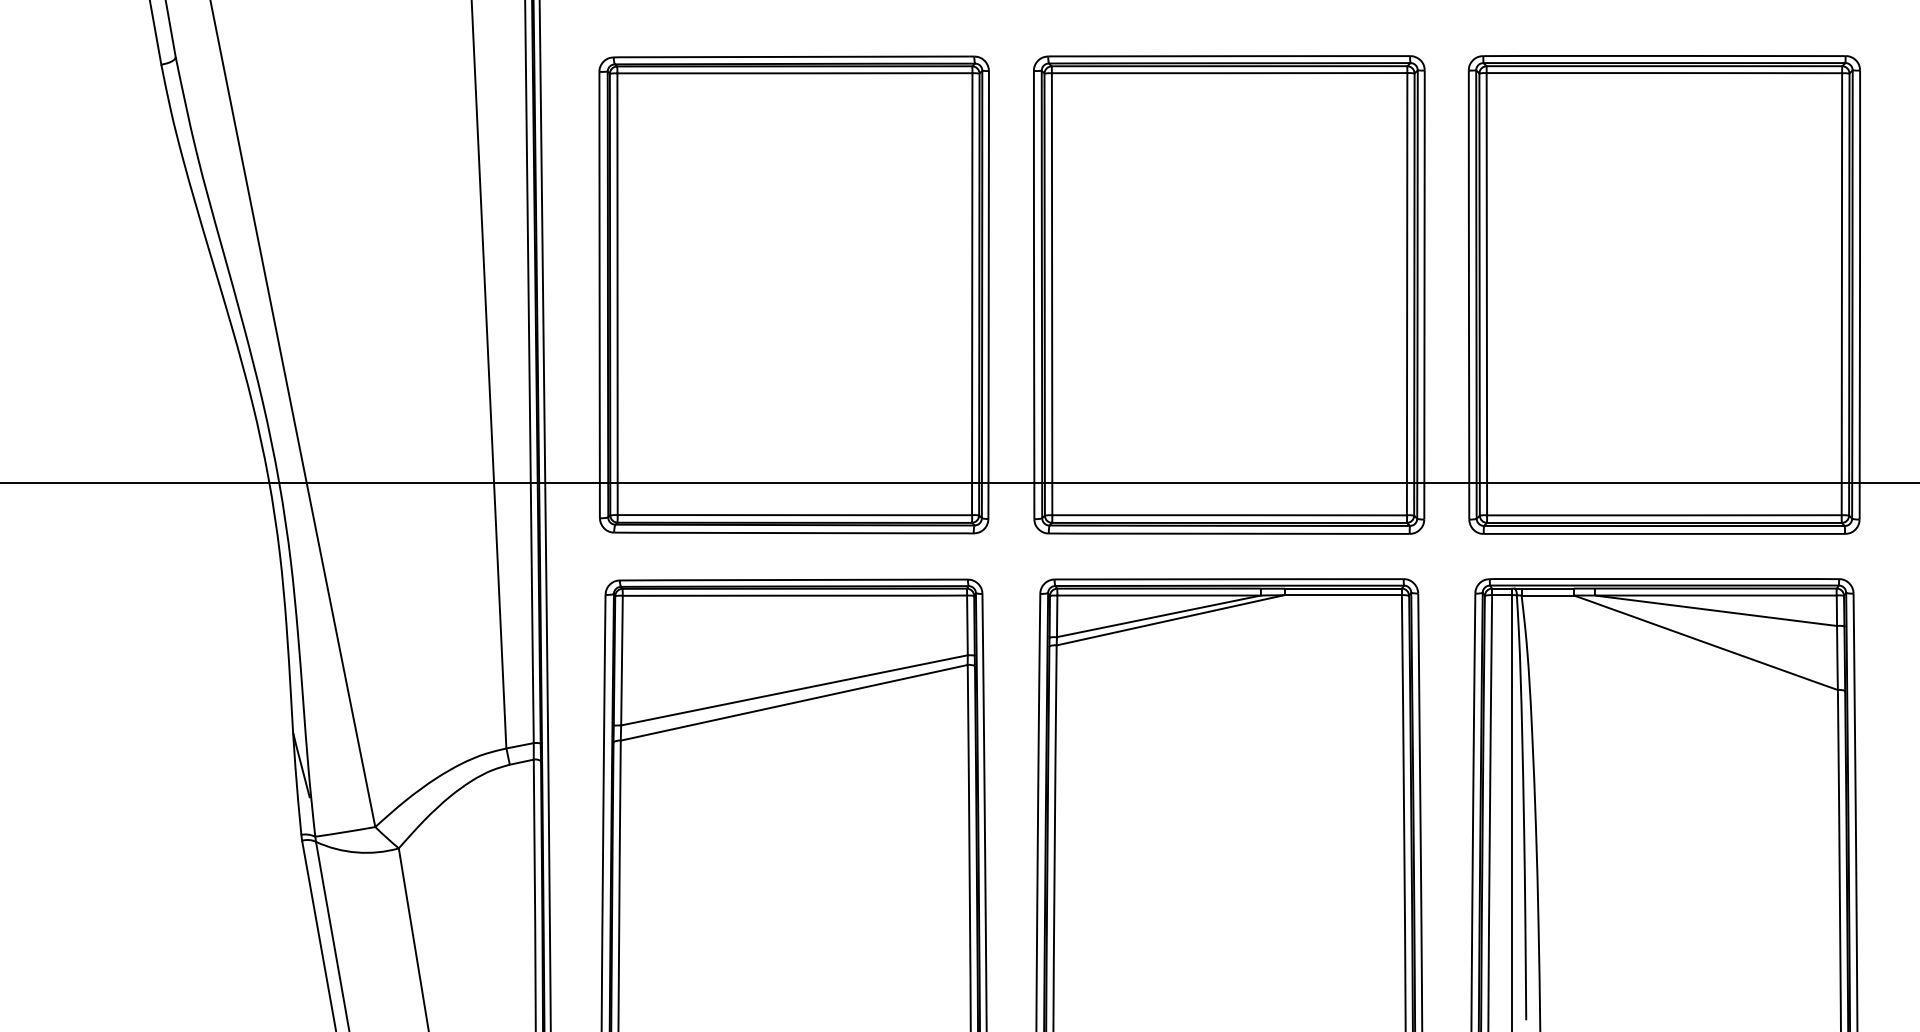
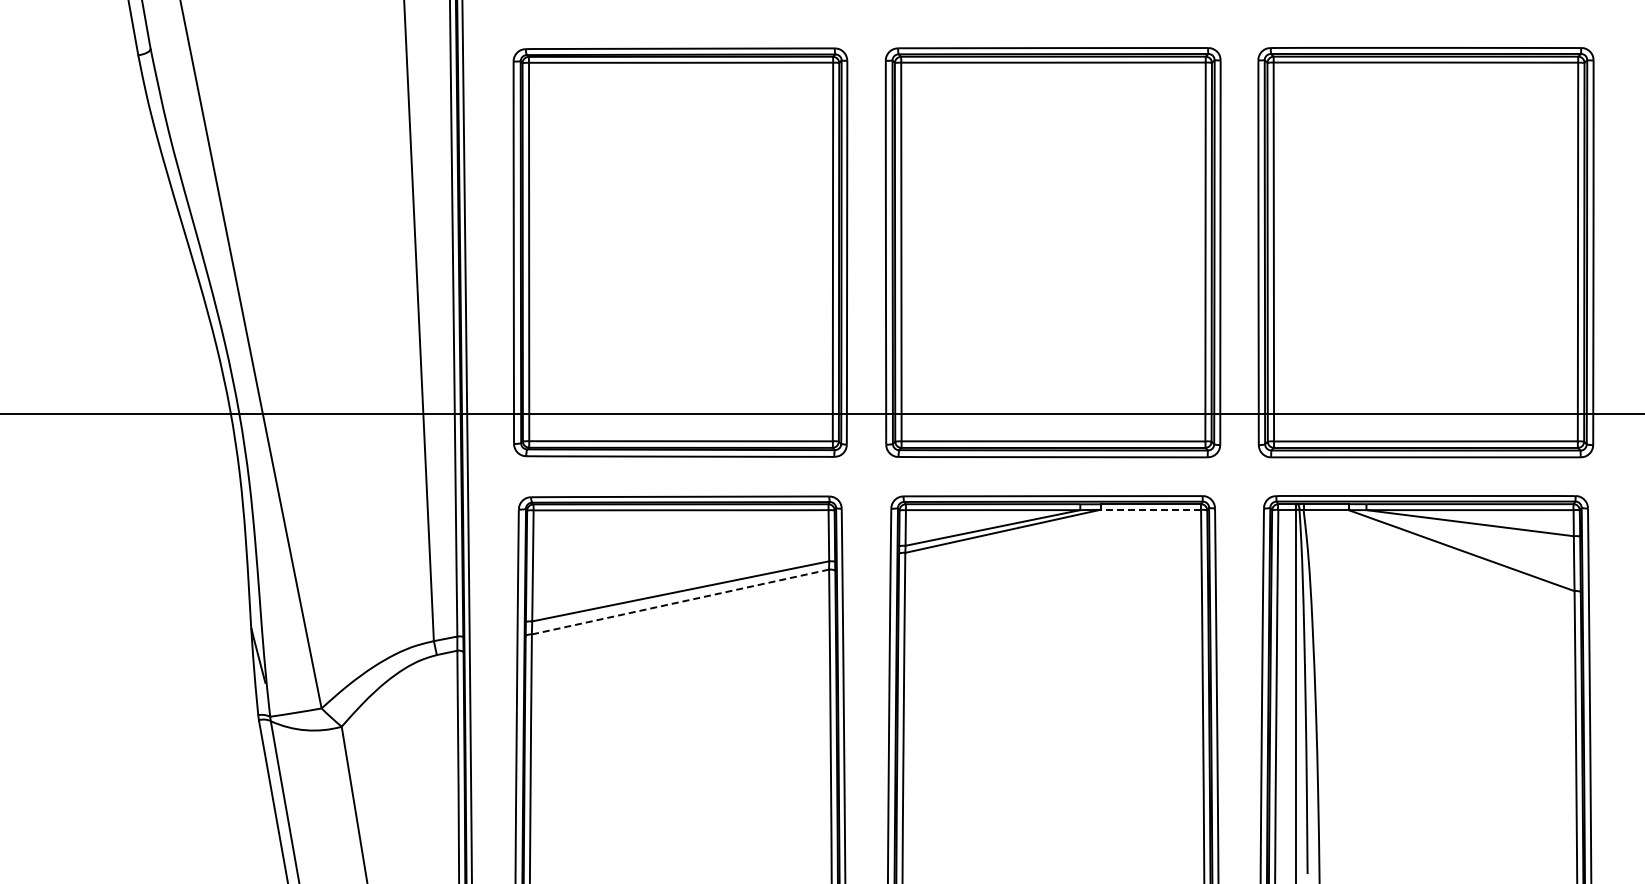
line: (1342, 594) -> (1150, 509), solid -> dashed
line: (793, 703) -> (679, 602), solid -> dashed

